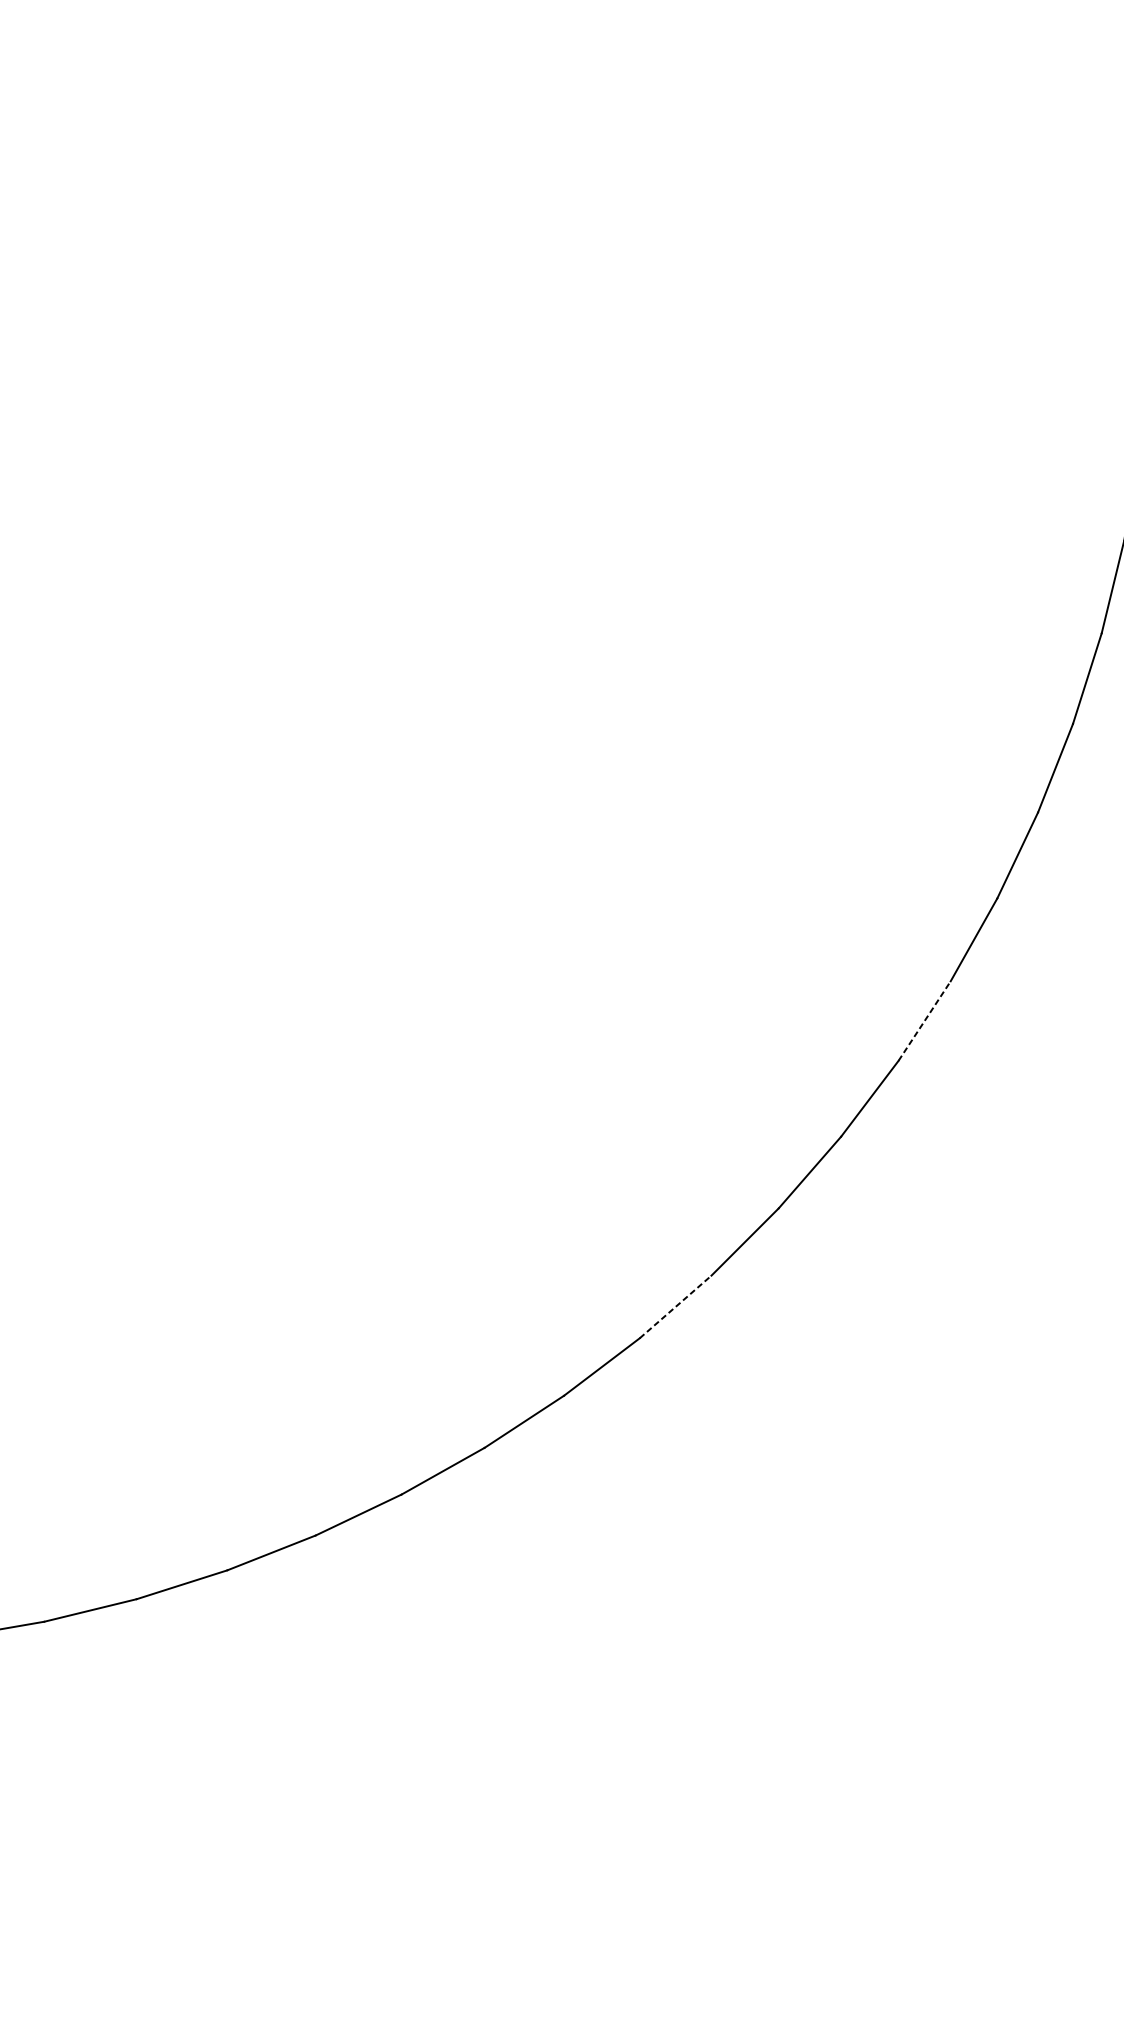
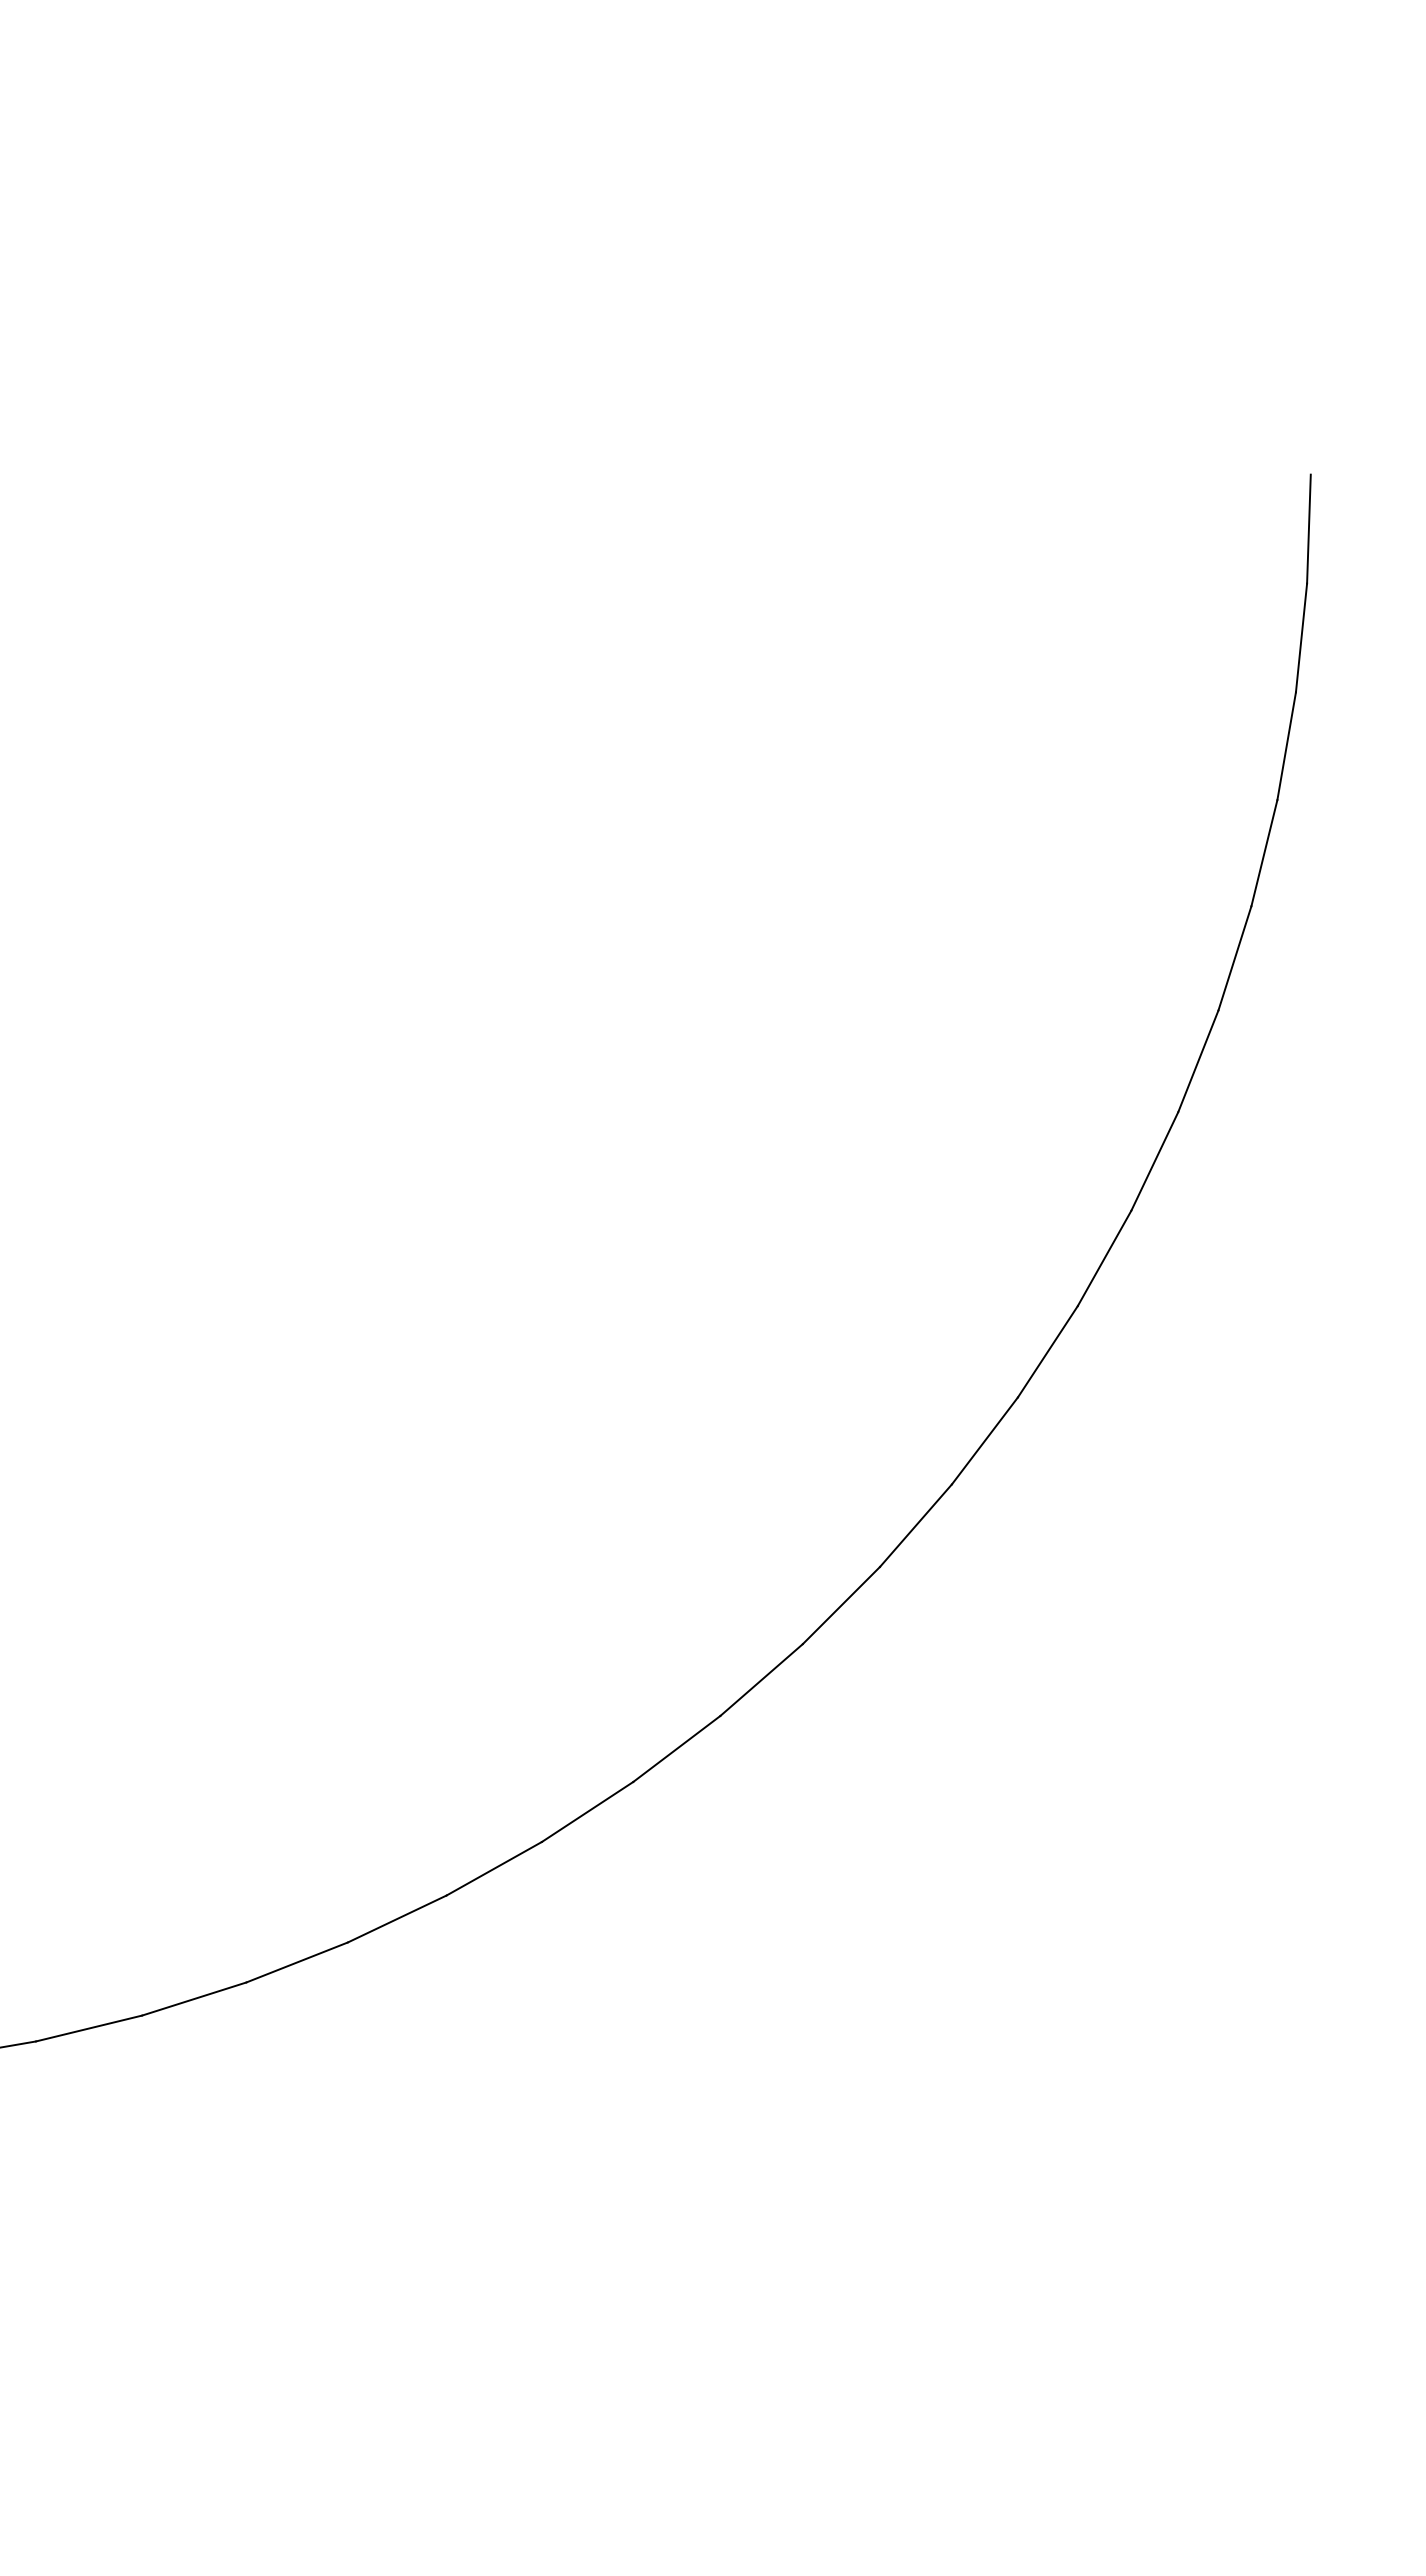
line: (924, 1021) -> (1154, 1161), dashed -> solid
line: (675, 1306) -> (915, 1525), dashed -> solid

